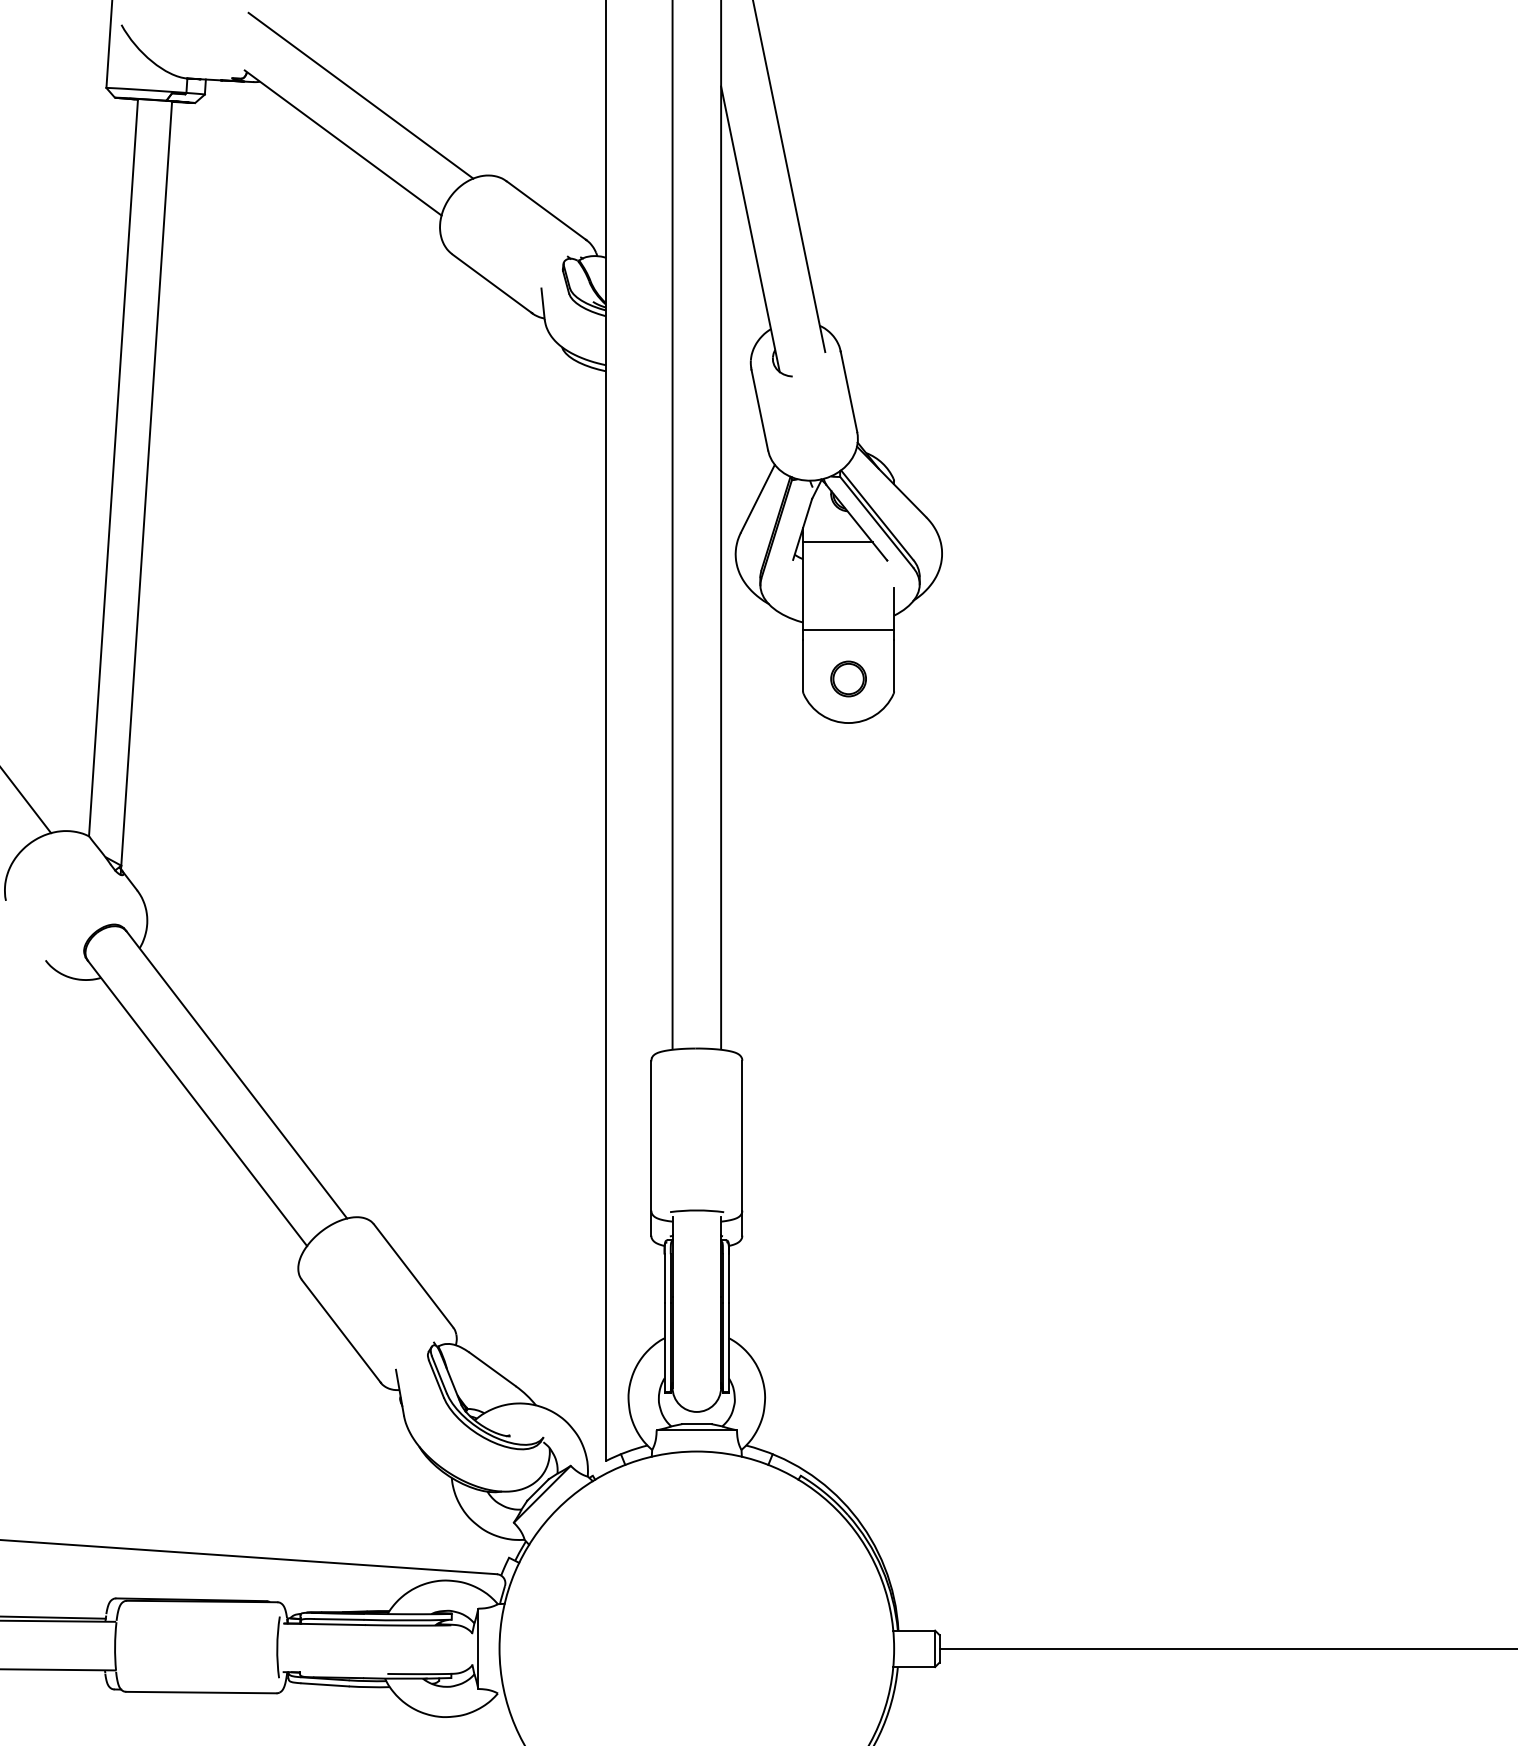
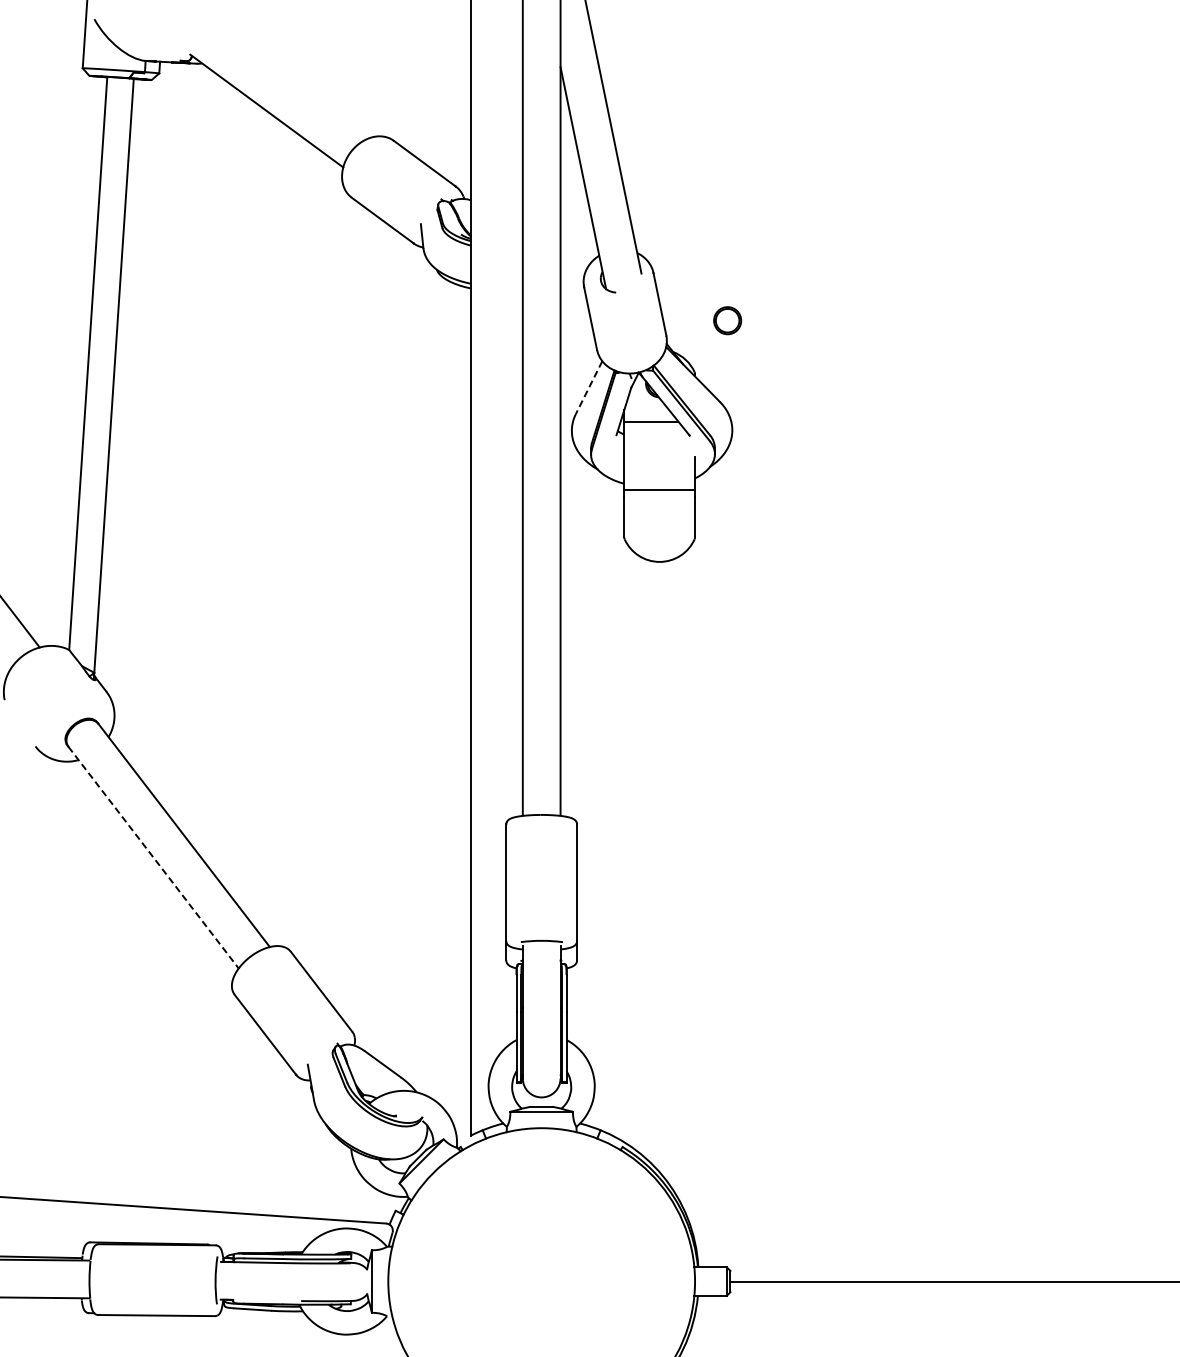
line: (360, 94) -> (280, 73), removed
line: (757, 499) -> (588, 388), solid -> dashed
part: (848, 678) -> (727, 320), moved
line: (197, 1103) -> (153, 857), solid -> dashed

